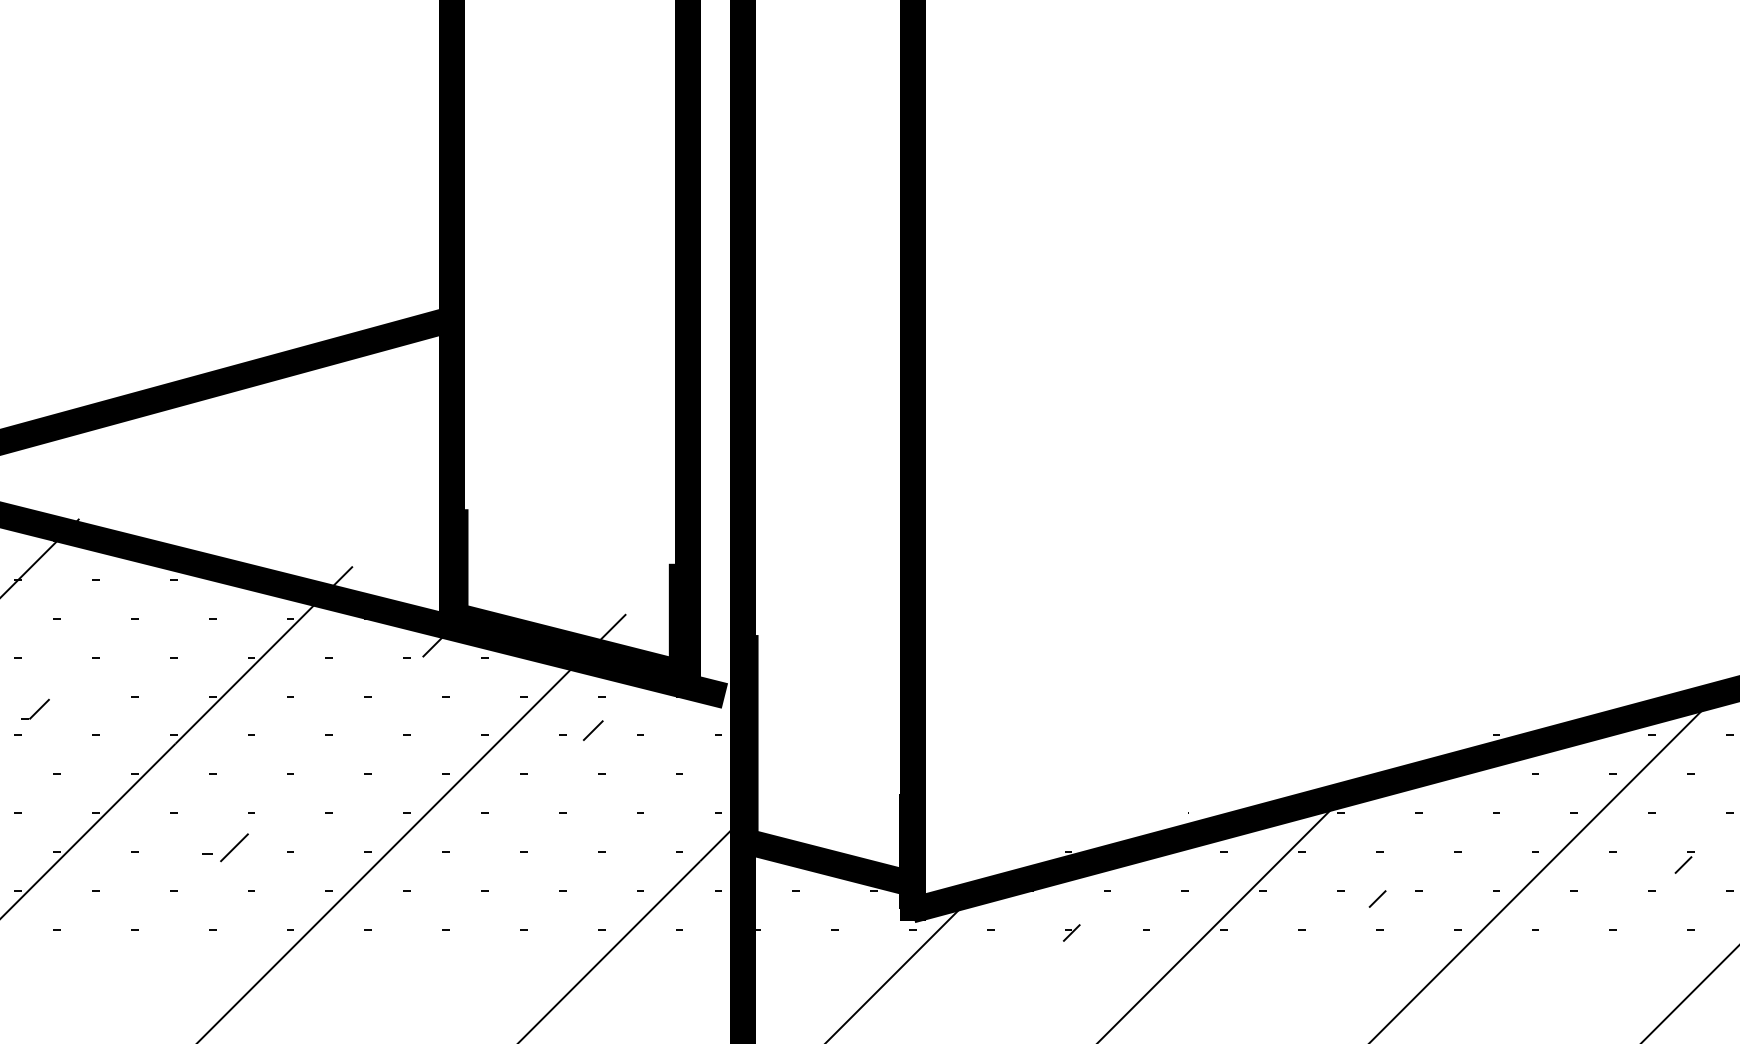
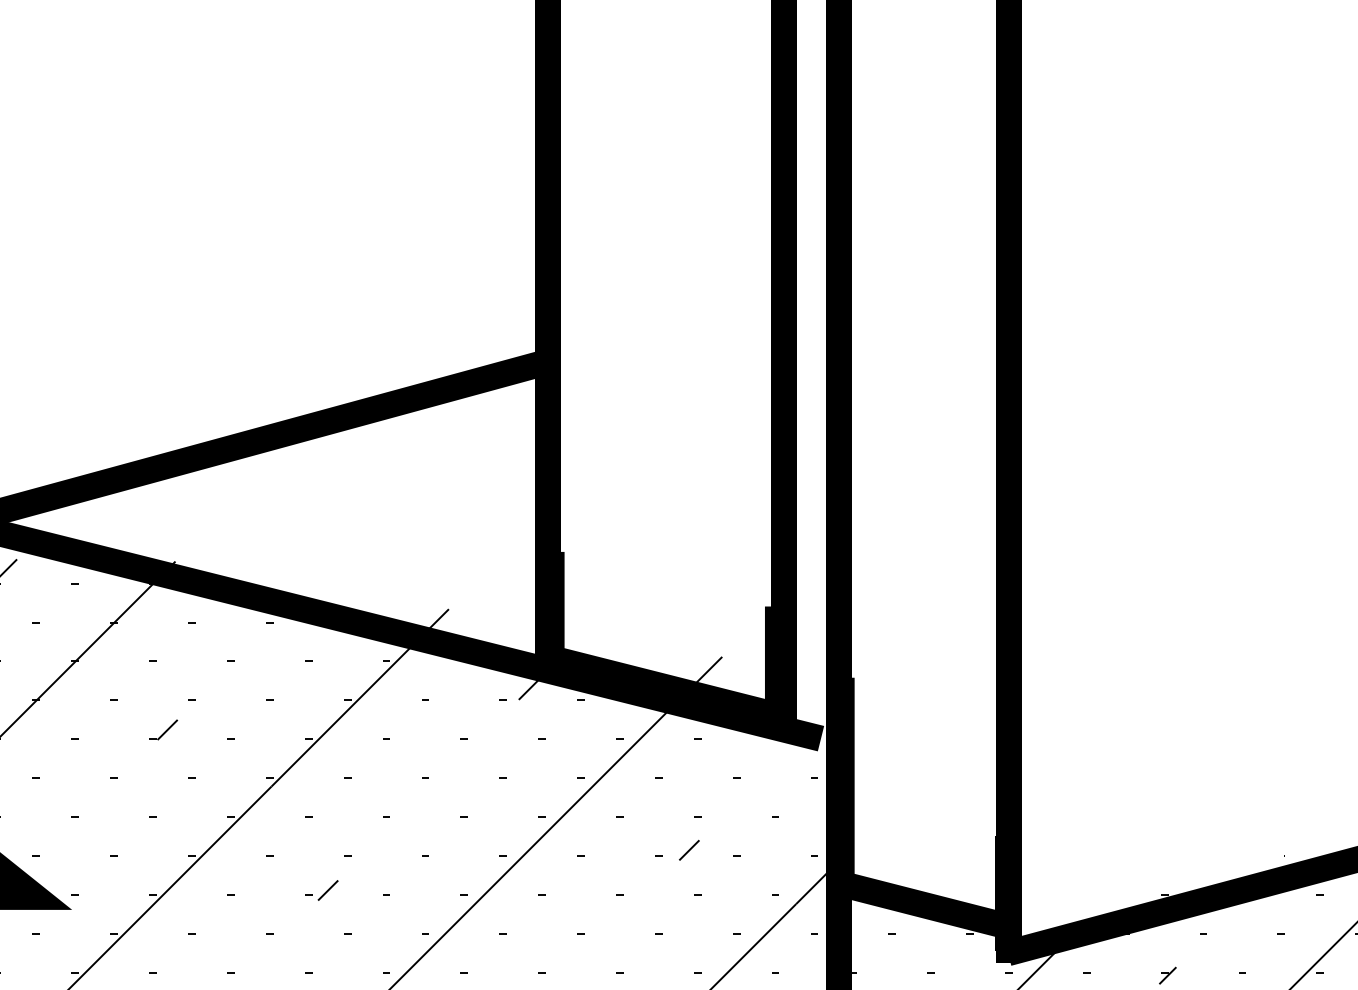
part: (35, 708) -> (163, 729), moved
line: (593, 730) -> (689, 850), moved
part: (225, 847) -> (321, 890), size x0.71

